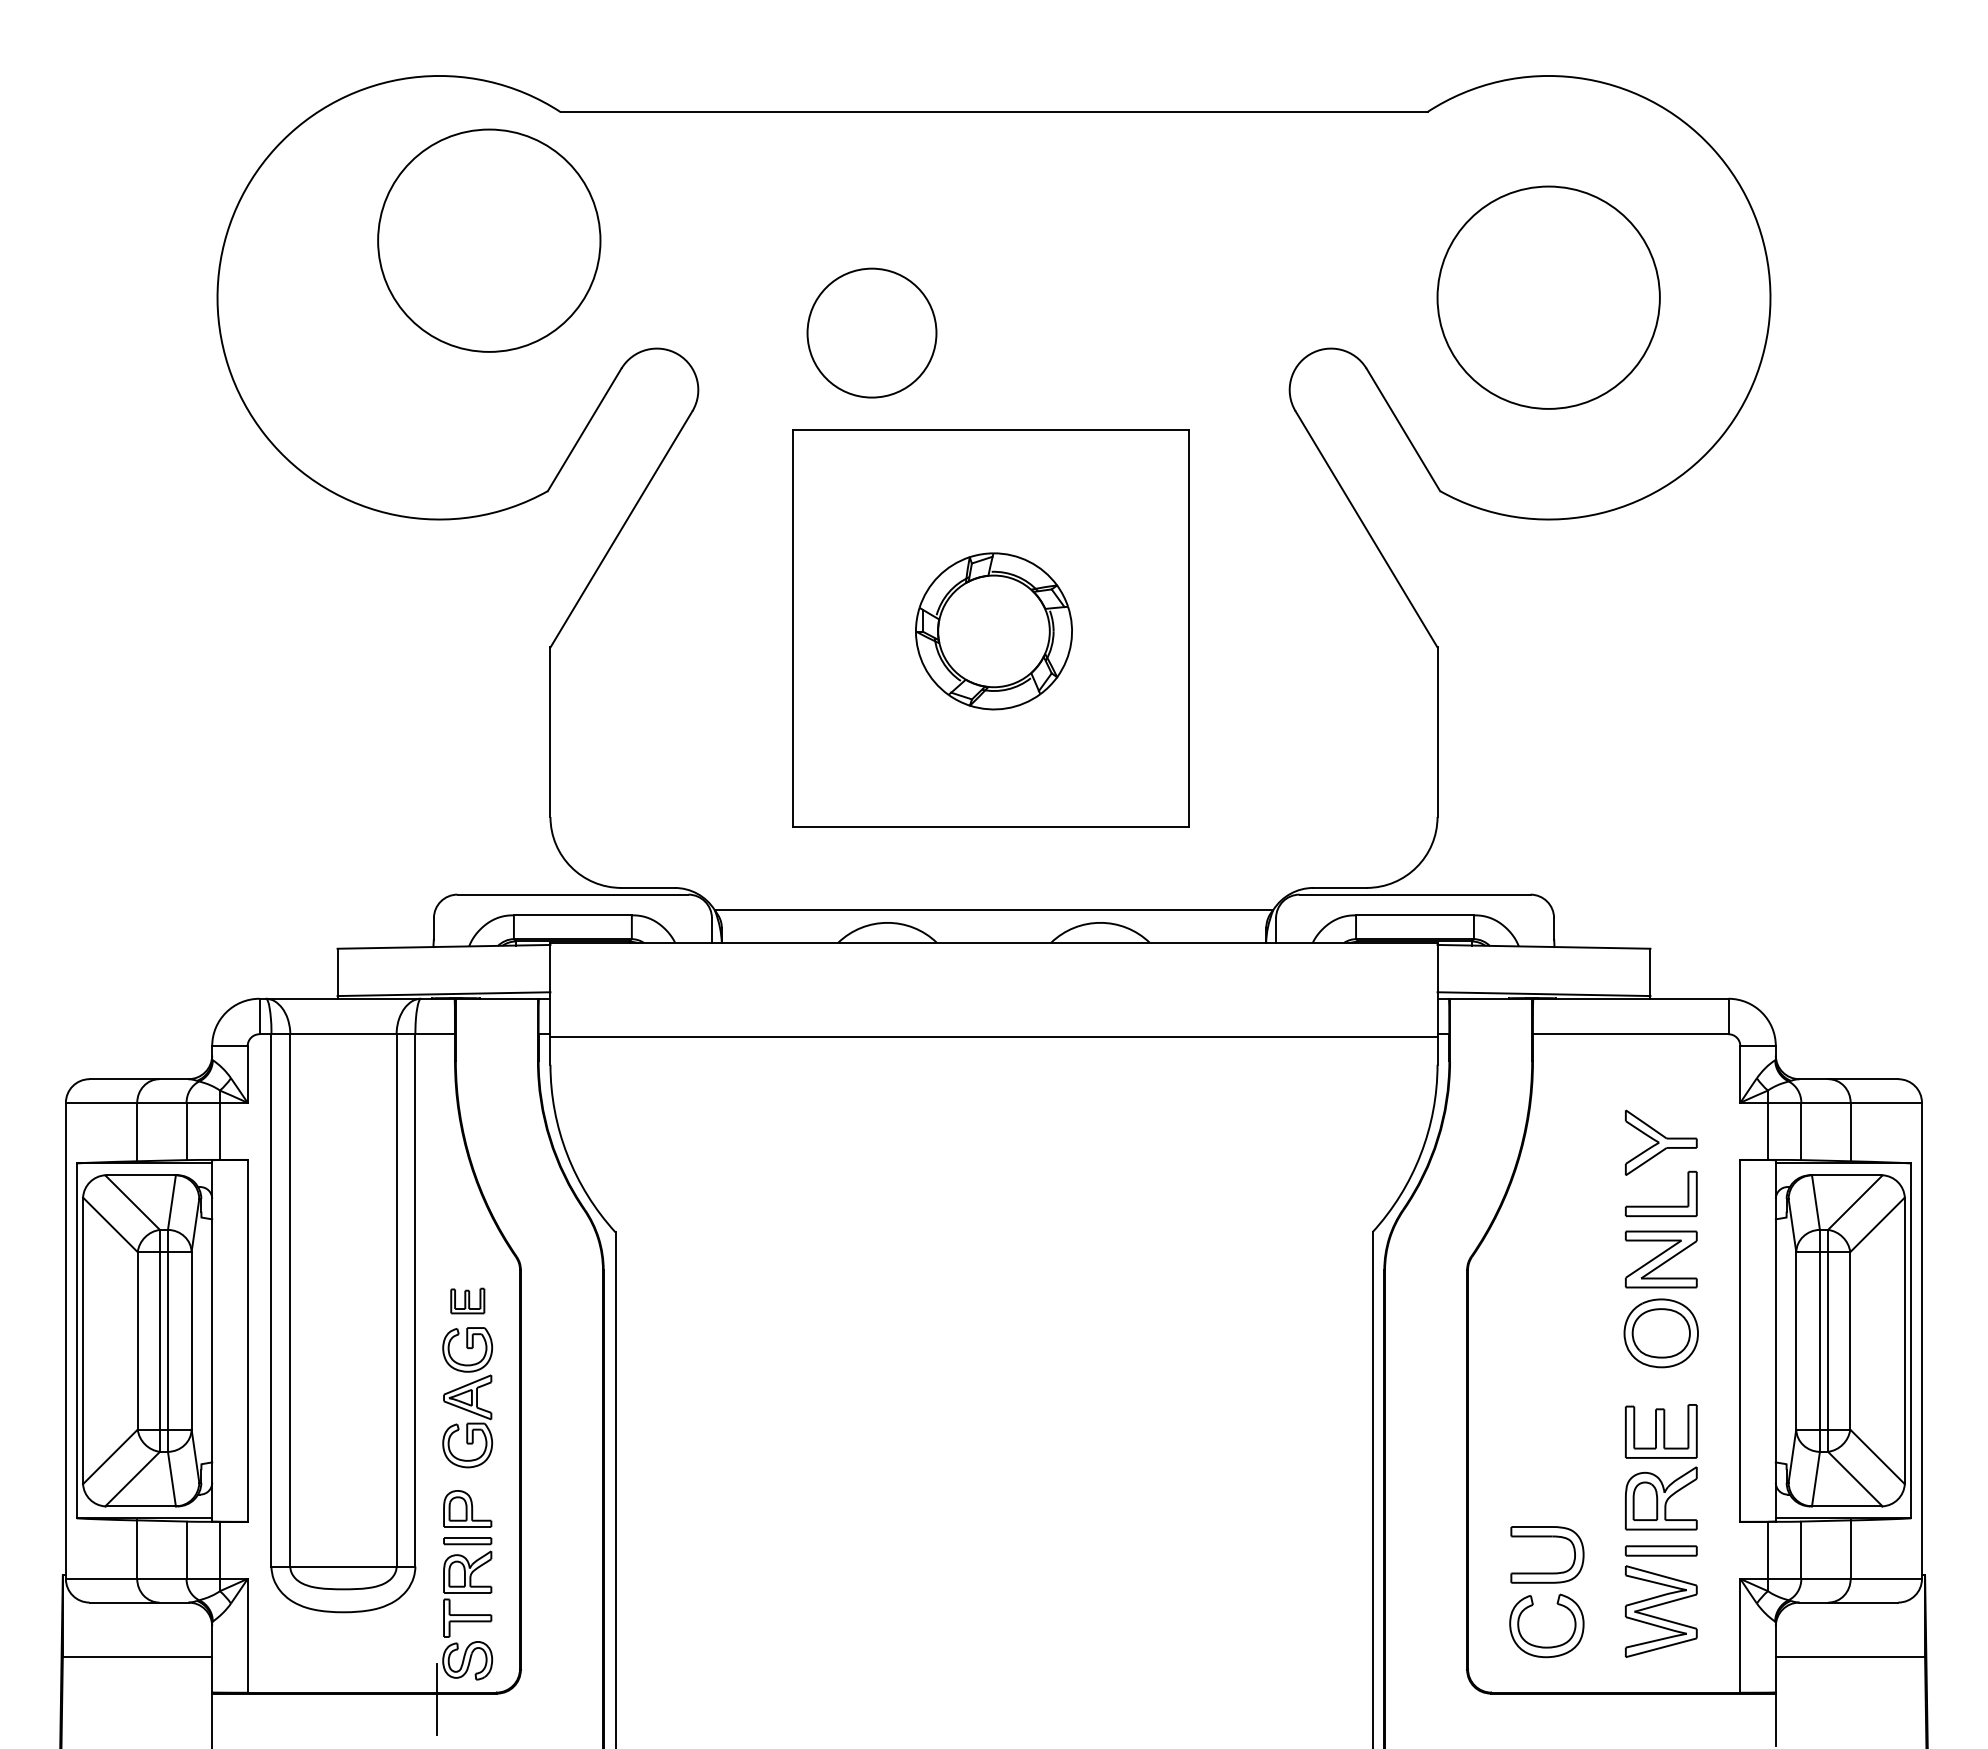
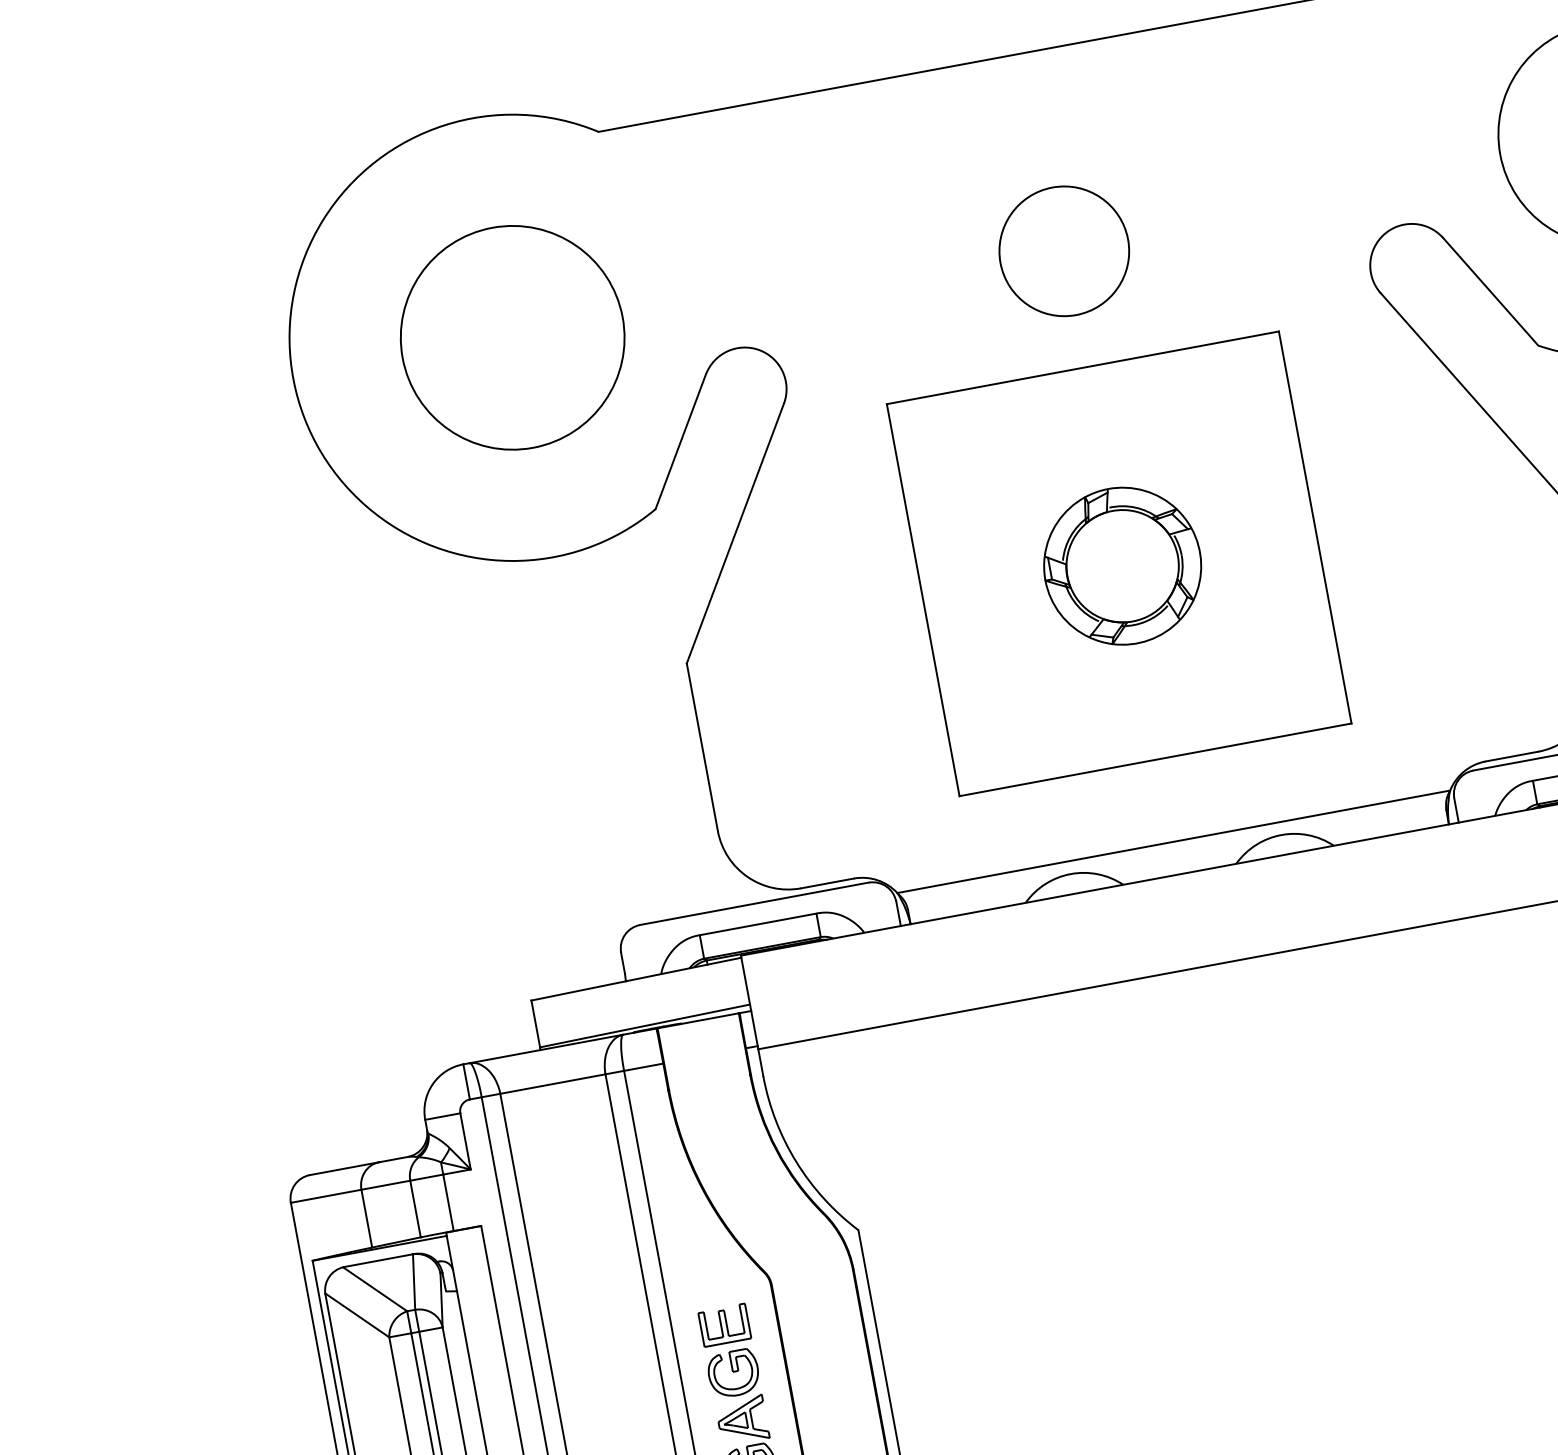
circle: (489, 240) -> (512, 337), moved
circle: (871, 332) -> (1063, 250), moved
part: (467, 1300) -> (724, 1324), size x1.43

